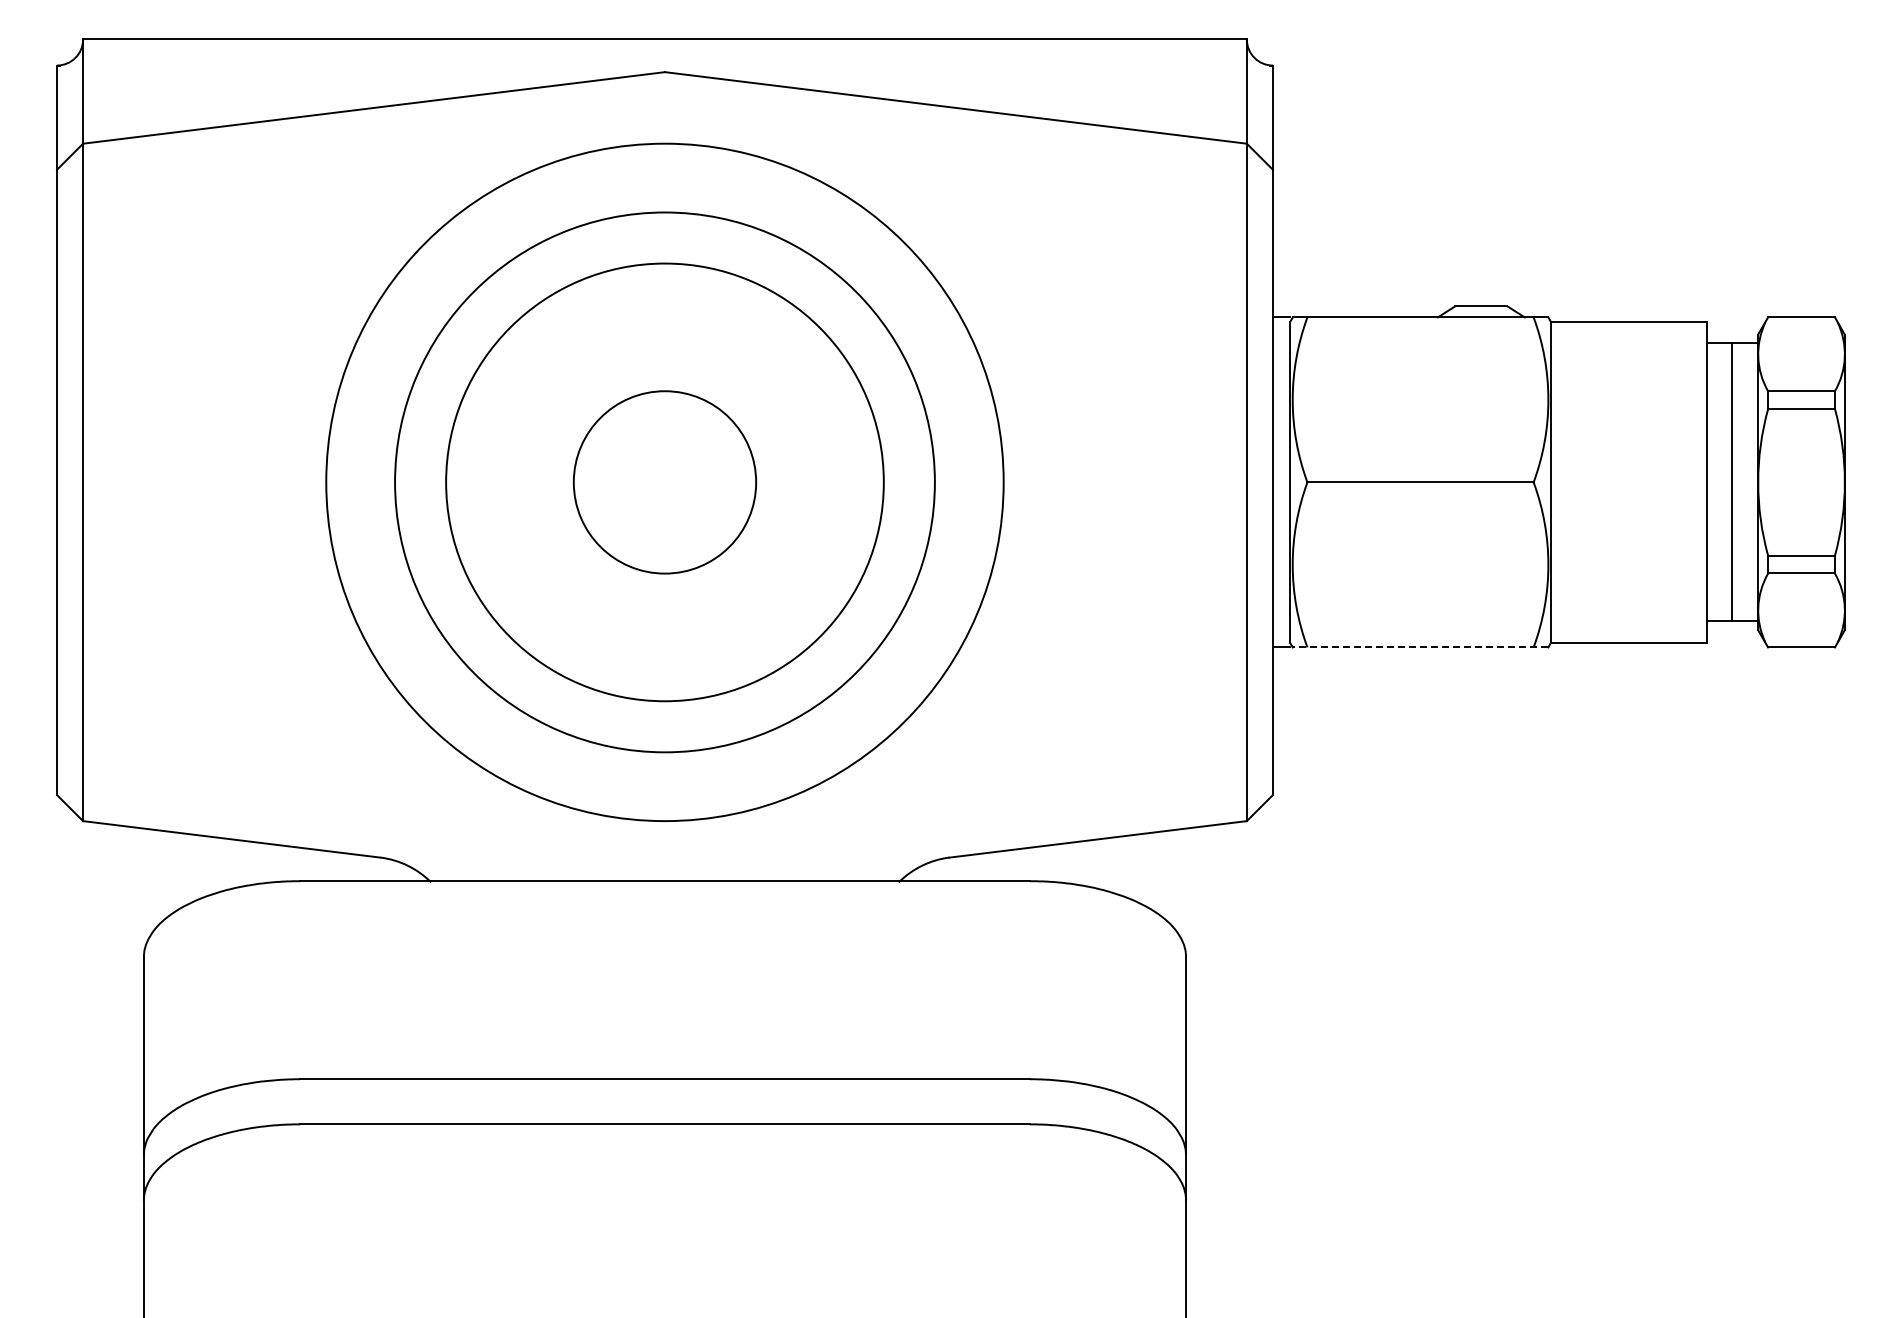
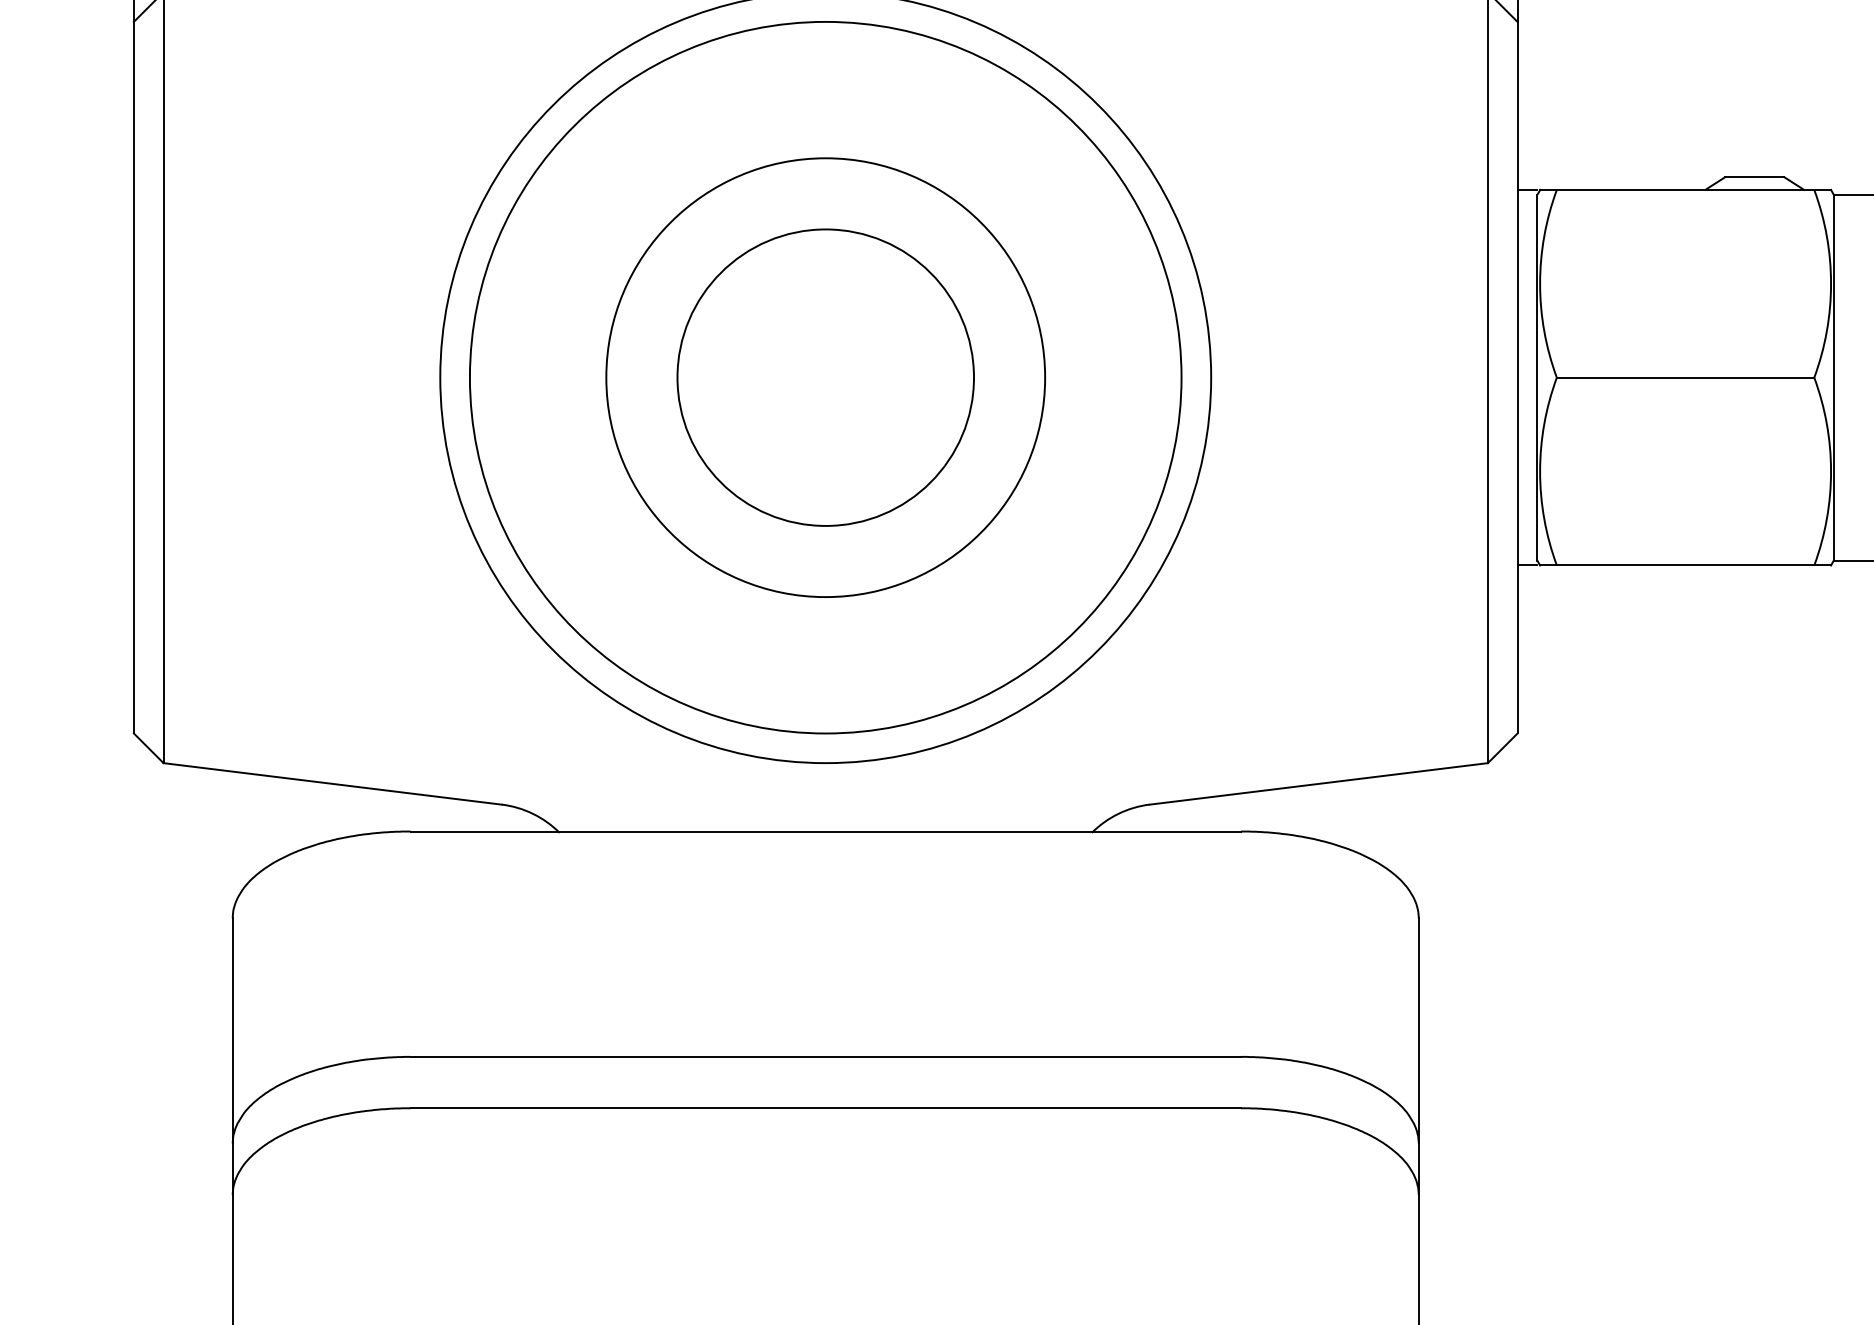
circle: (664, 482) -> (825, 377), size x0.71
circle: (664, 482) -> (825, 377), size x1.43
circle: (664, 482) -> (825, 377), size x1.43
line: (1420, 647) -> (1685, 565), dashed -> solid

